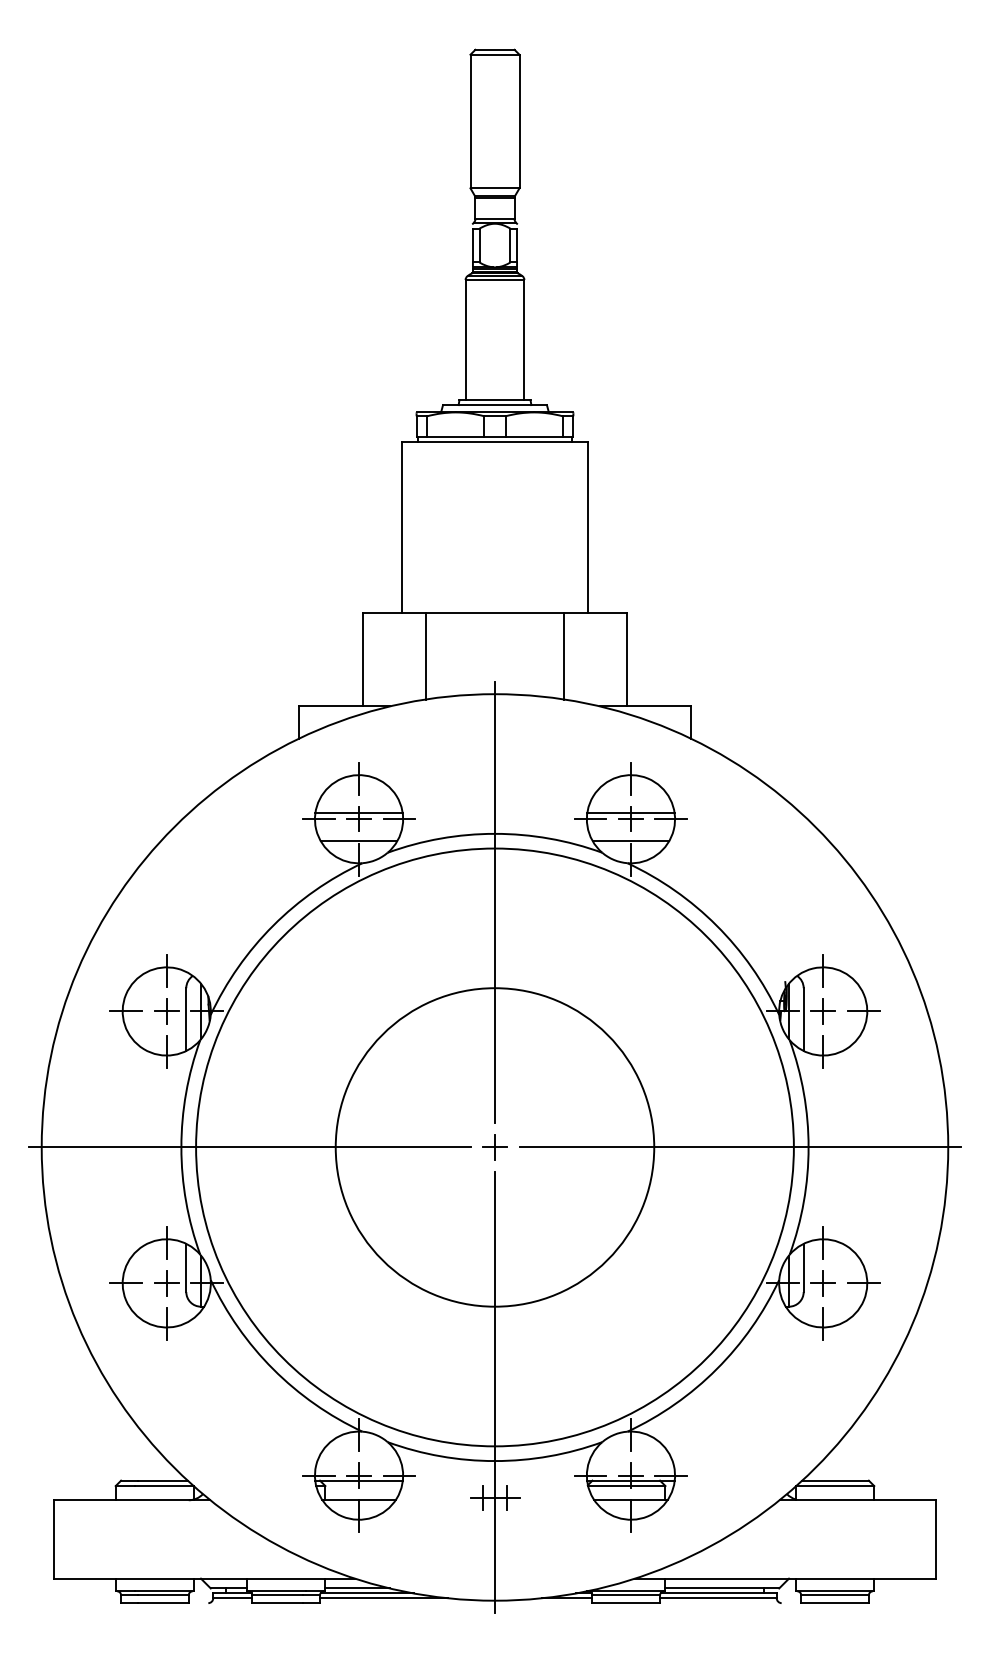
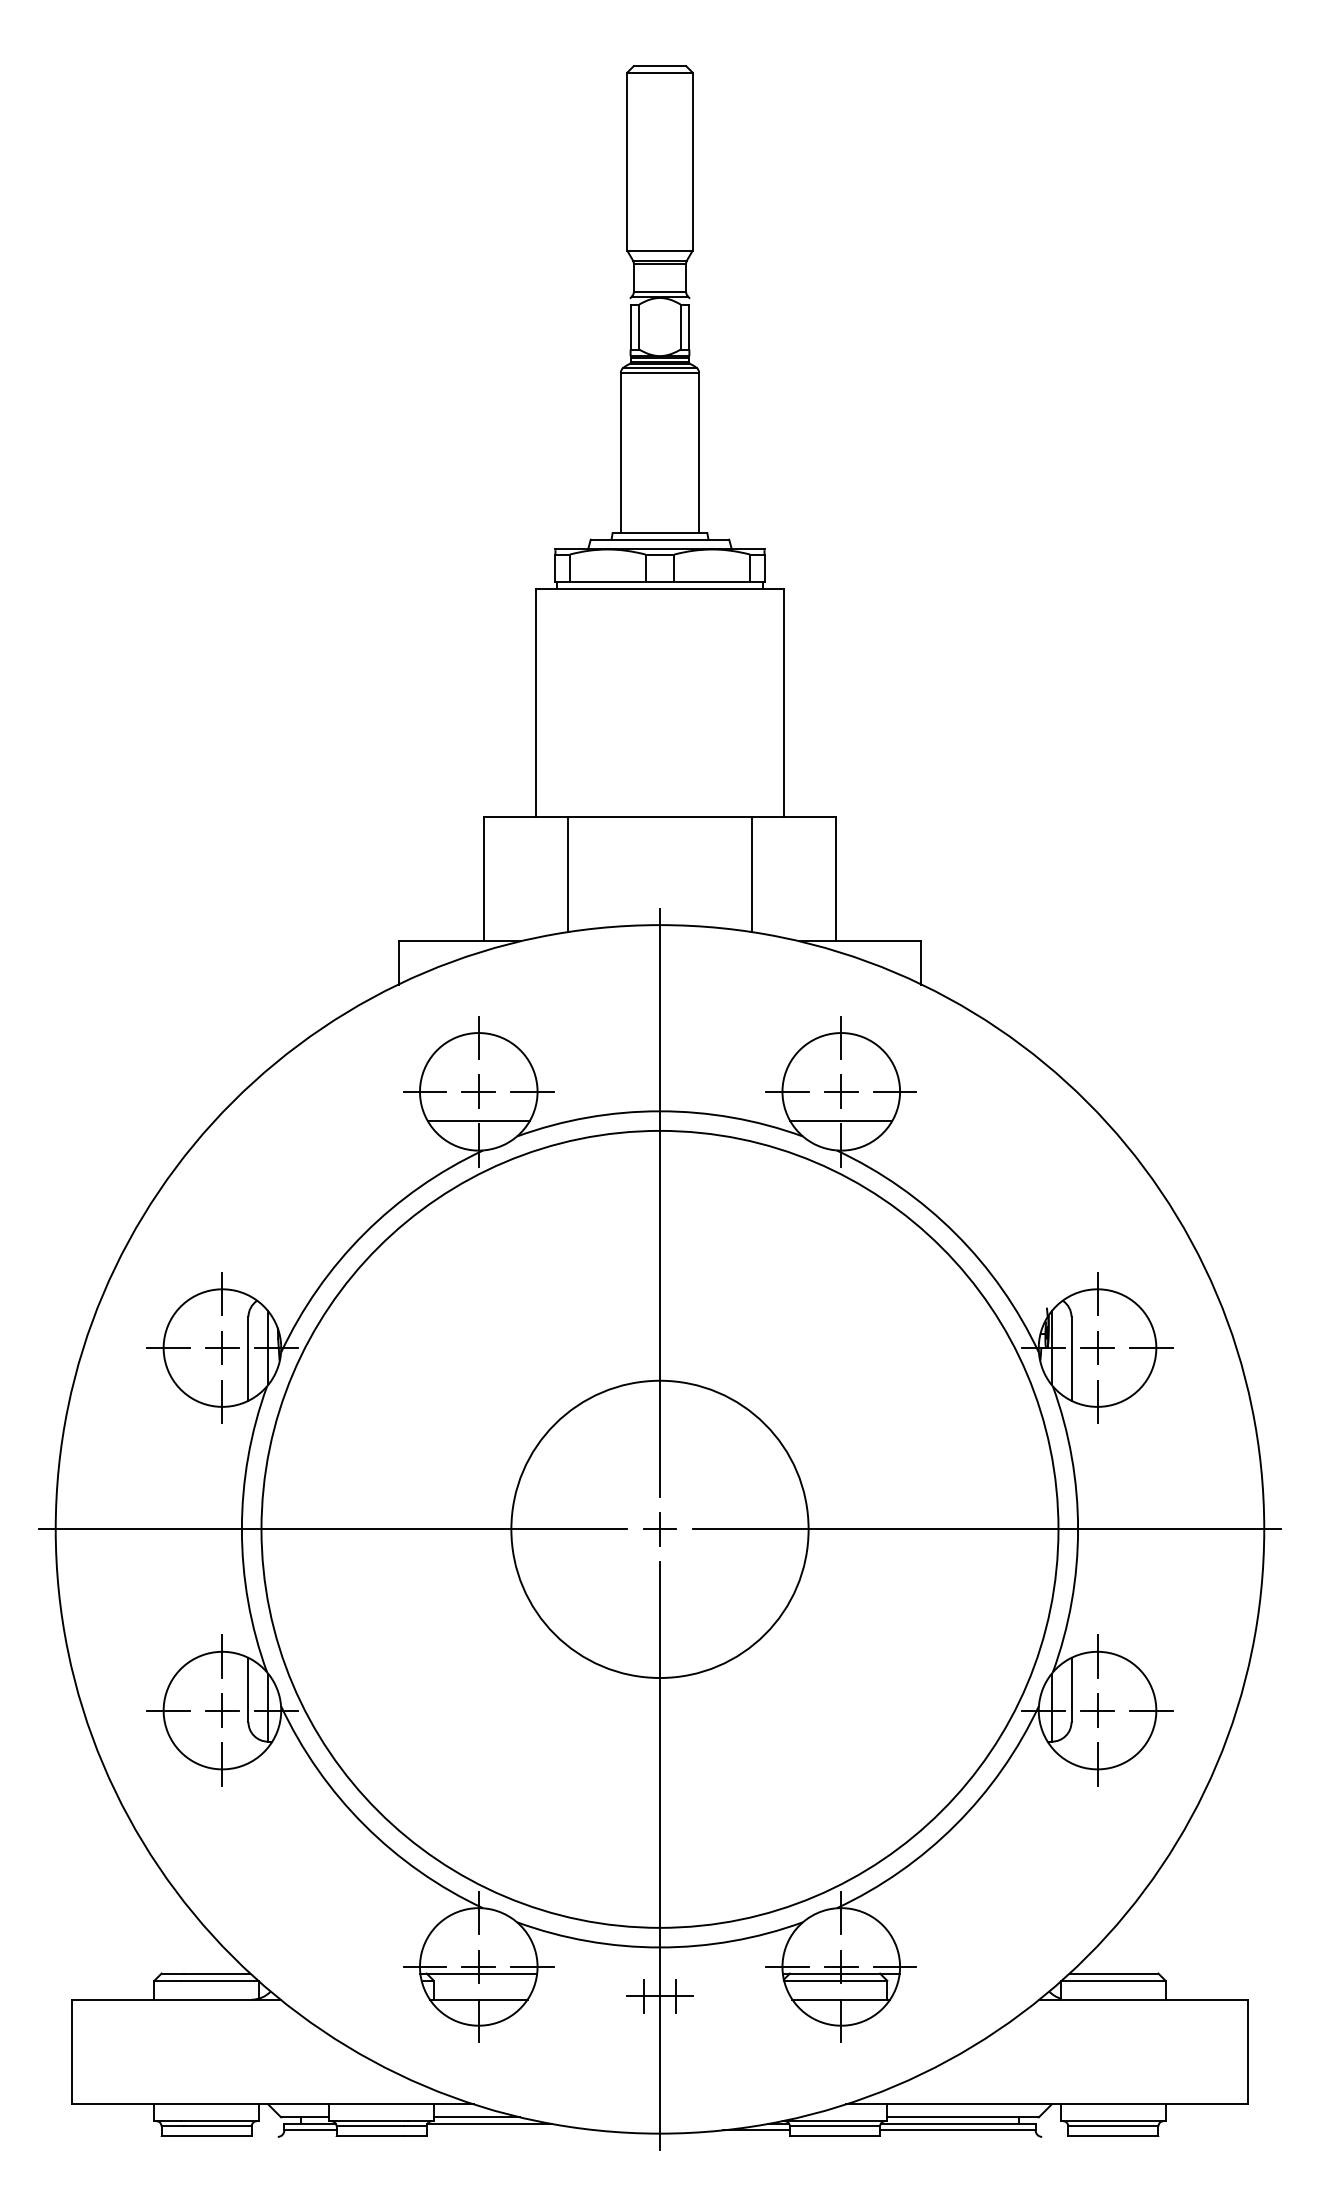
line: (358, 812) -> (478, 1083), removed
line: (631, 812) -> (841, 1083), removed
circle: (494, 1147) -> (659, 1529), size x0.7
line: (383, 1598) -> (511, 2130), removed

